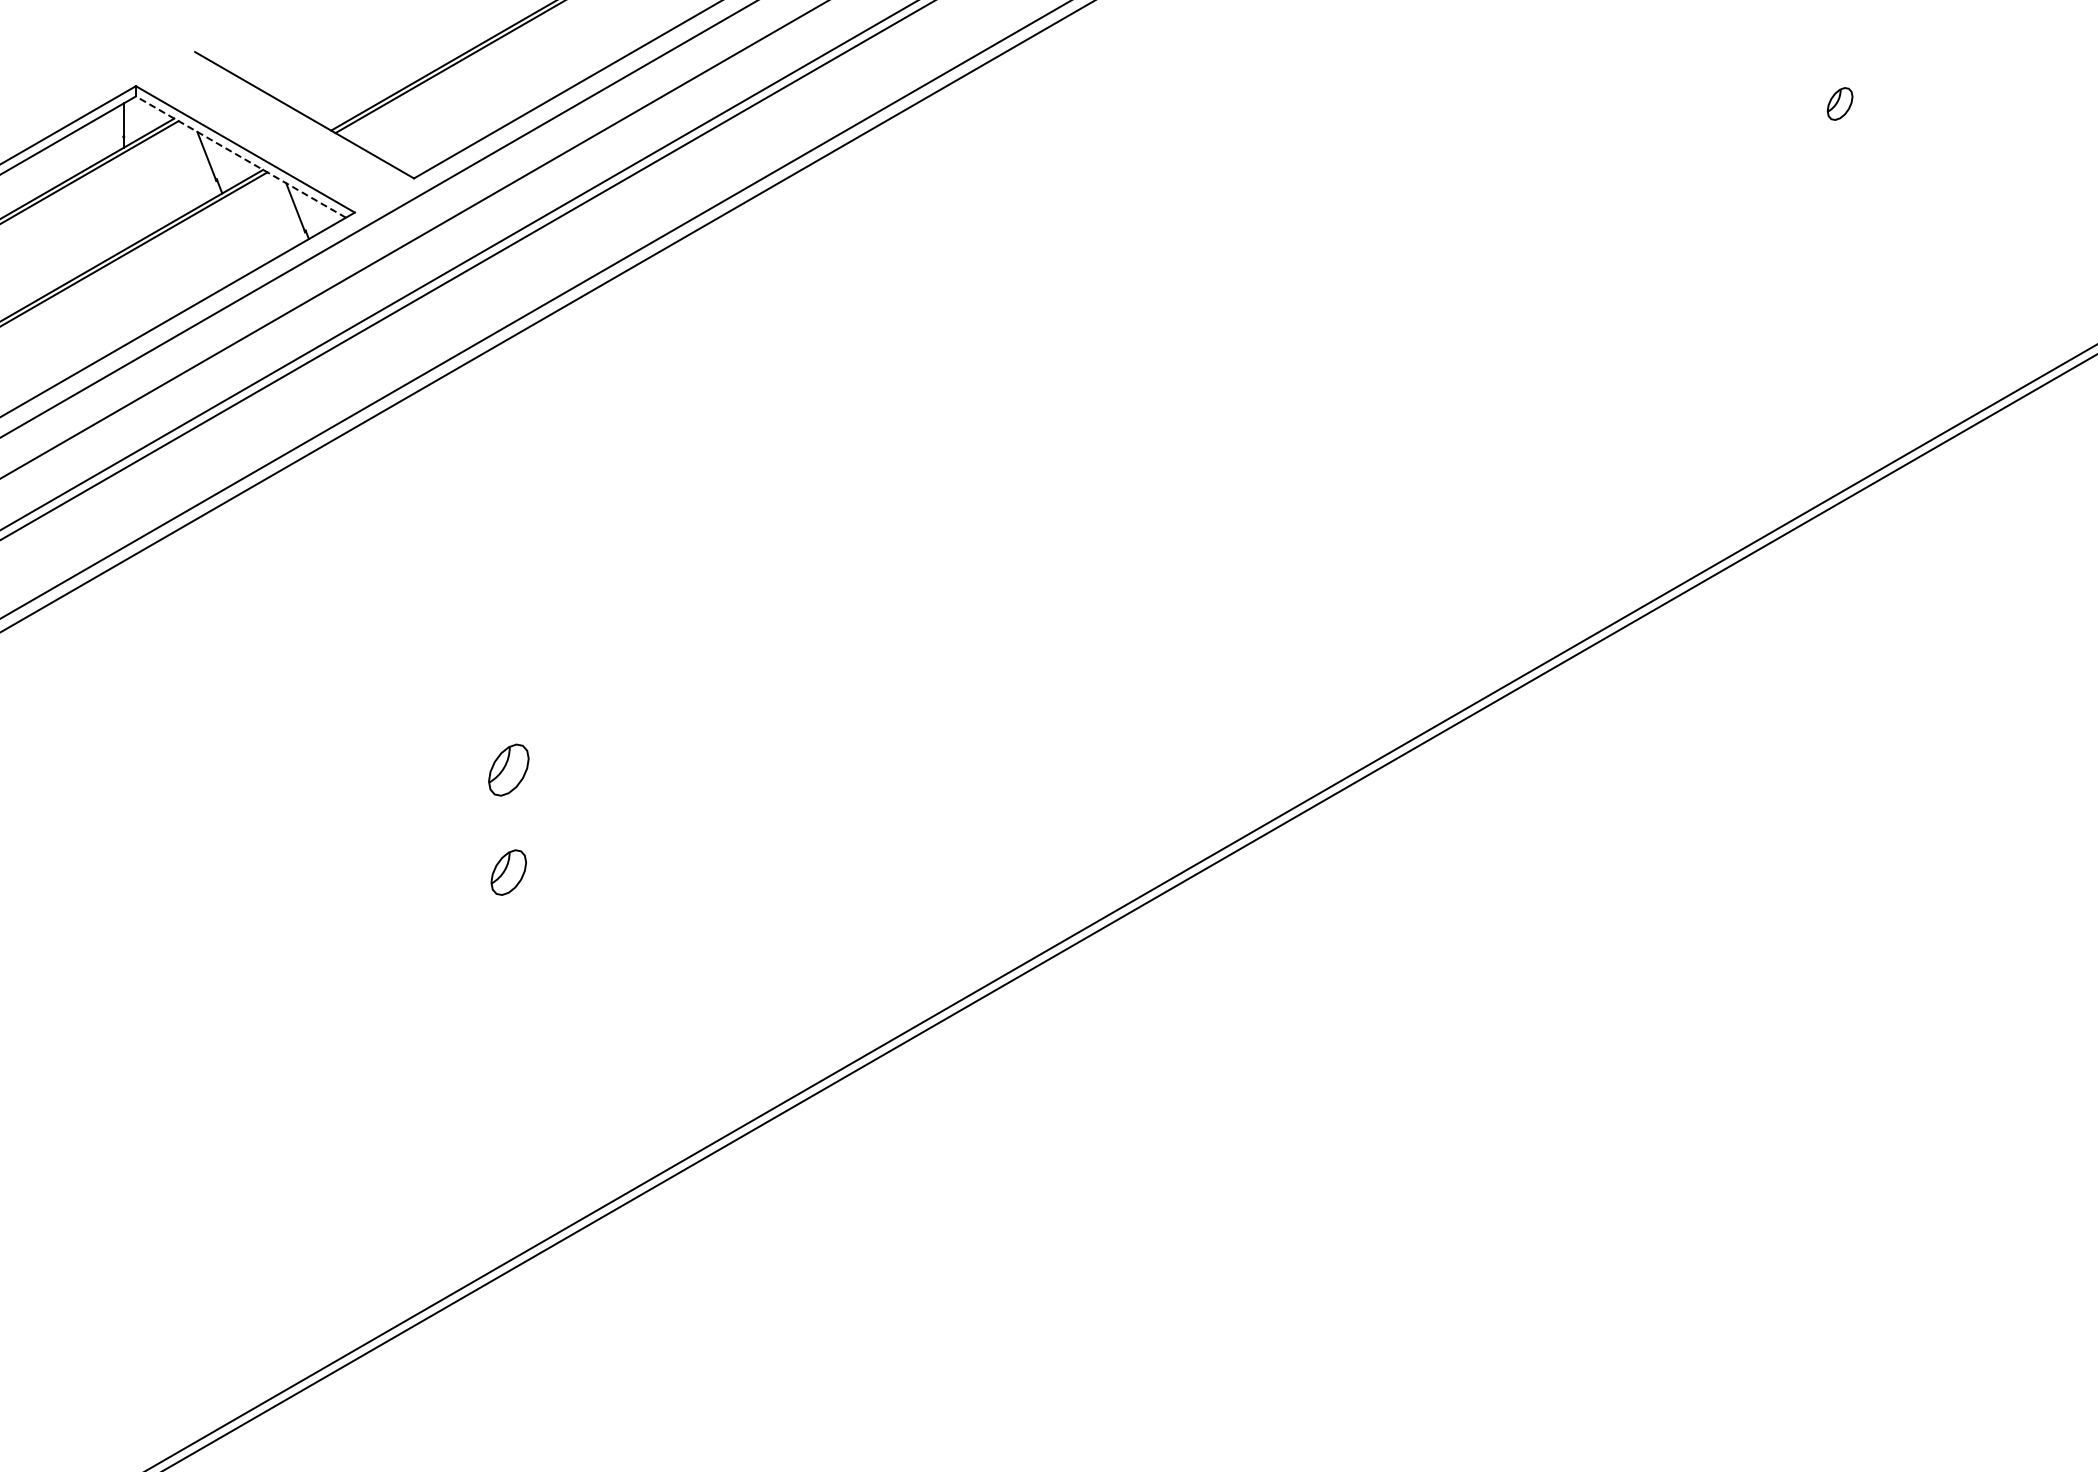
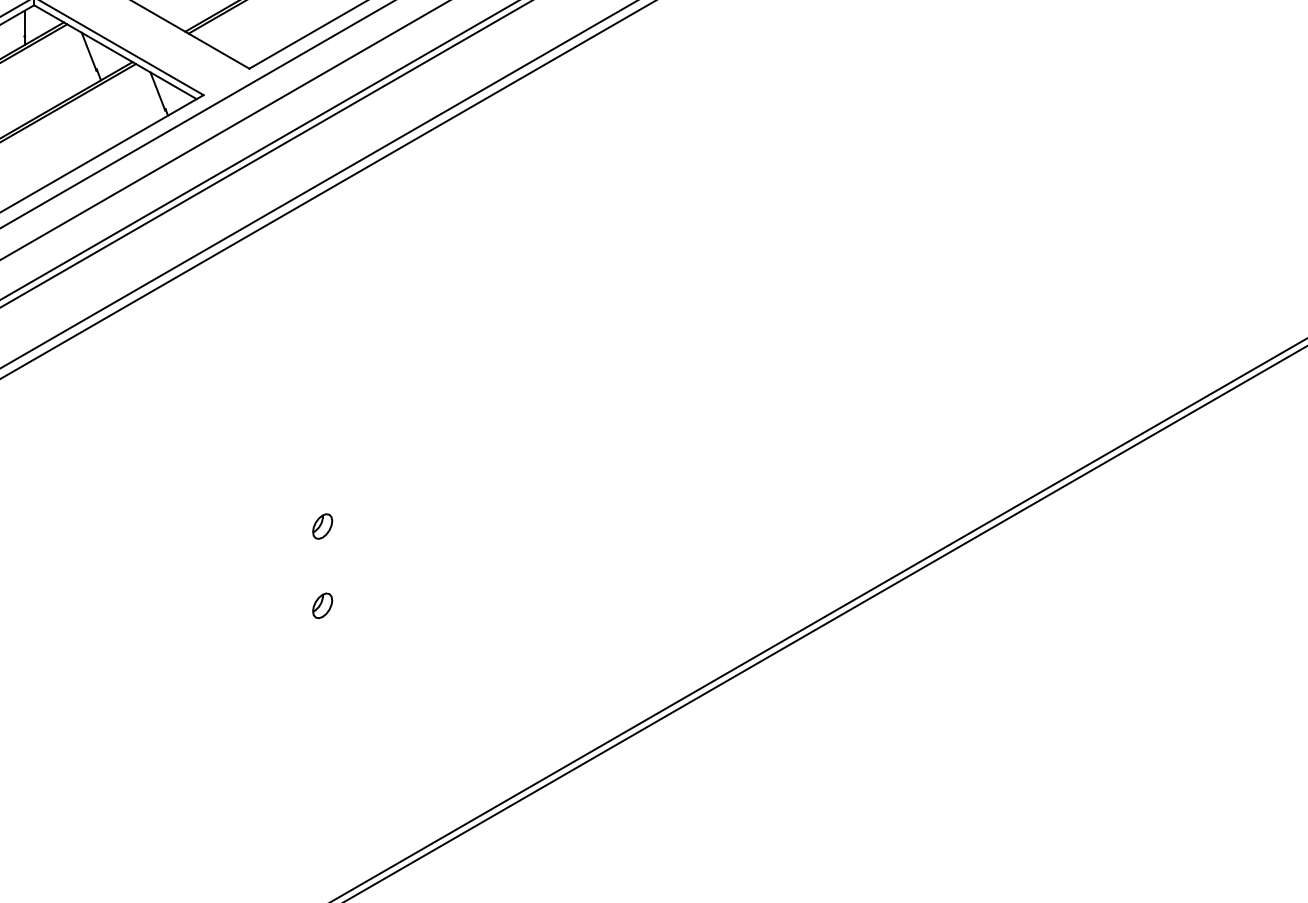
line: (240, 156) -> (115, 51), dashed -> solid
part: (508, 769) -> (322, 526), size x0.62
part: (508, 872) -> (322, 605), size x0.71

